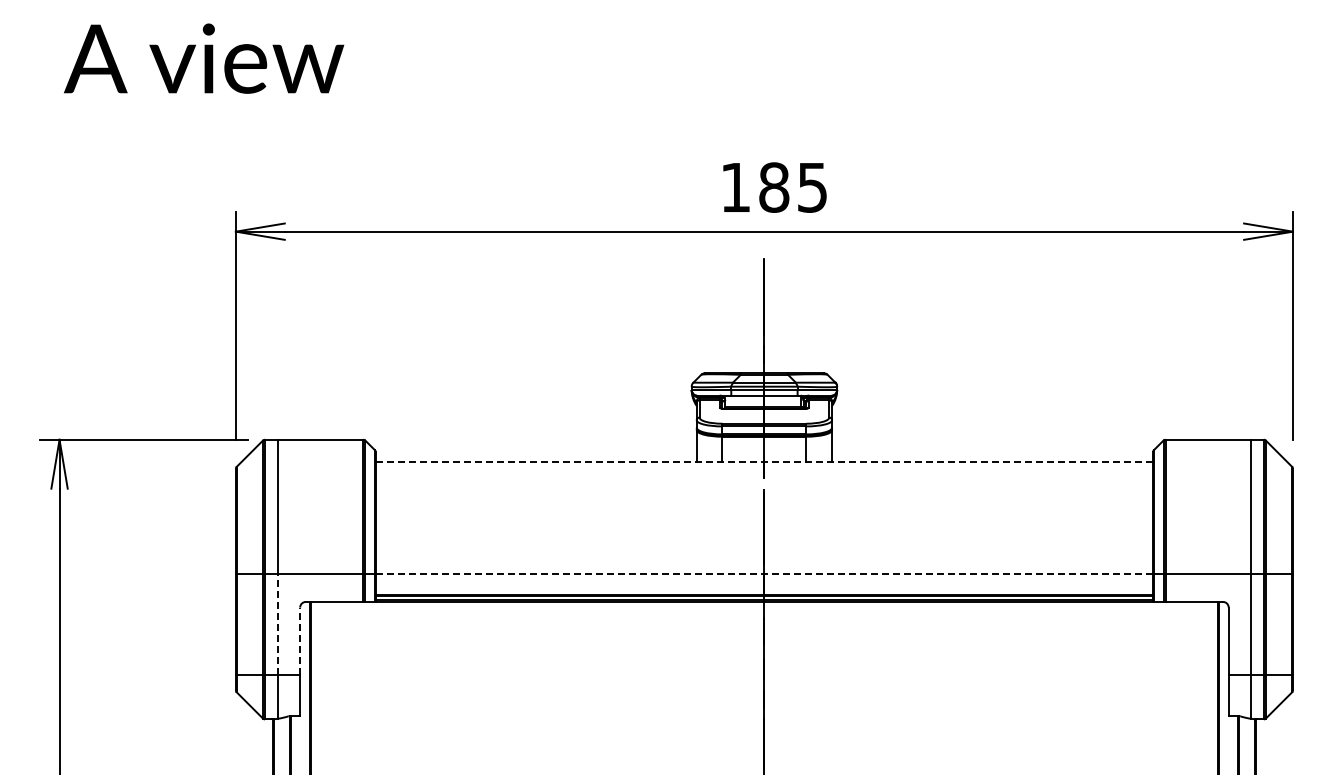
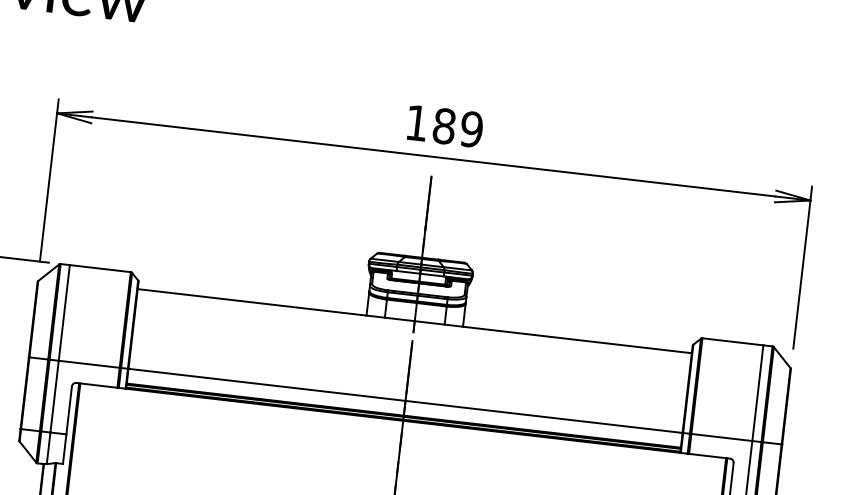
text: (812, 187) -> (471, 129), 185 -> 189
line: (764, 462) -> (414, 321), dashed -> solid
line: (764, 573) -> (405, 400), dashed -> solid
line: (277, 623) -> (54, 396), dashed -> solid
line: (300, 641) -> (69, 410), dashed -> solid

